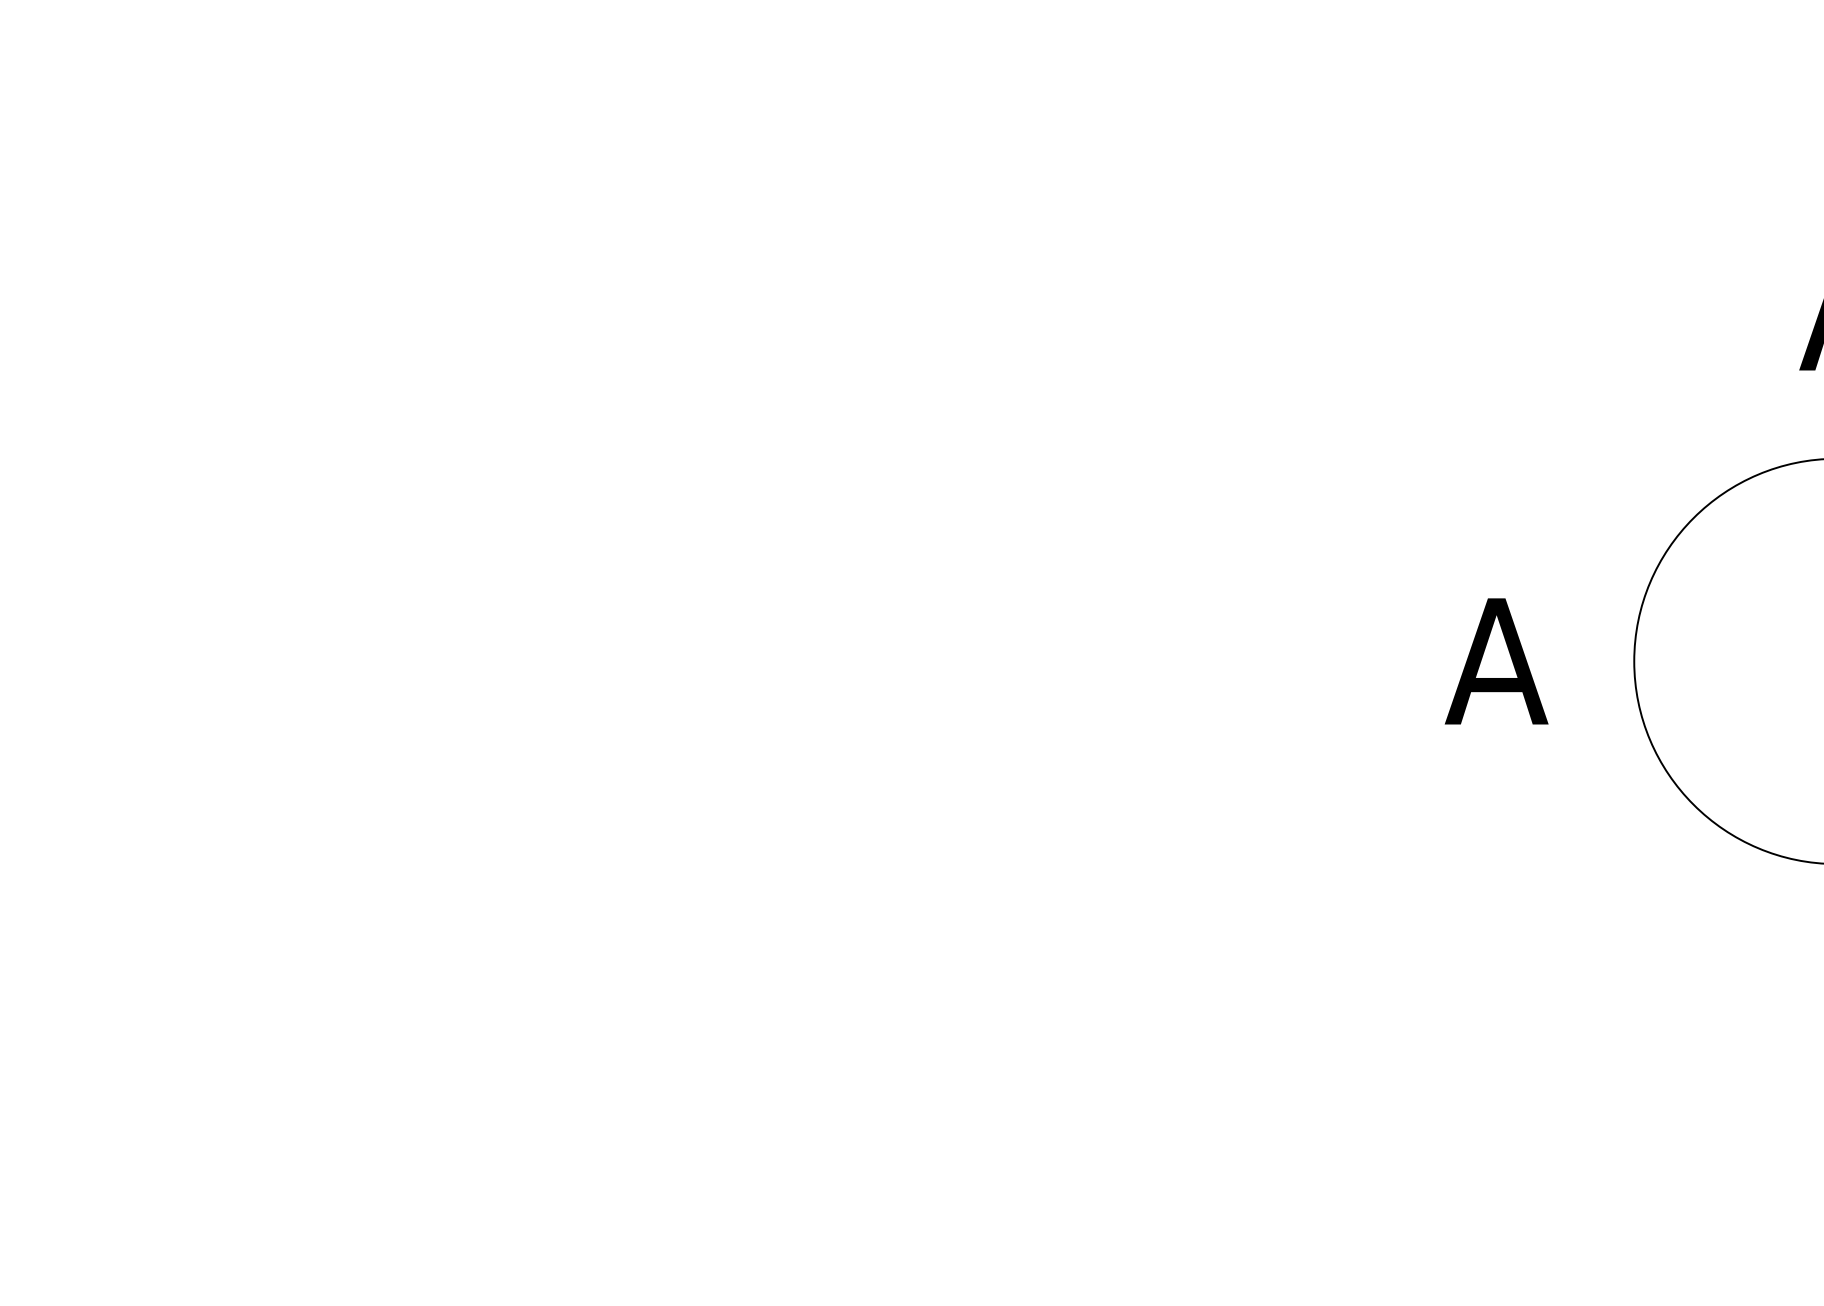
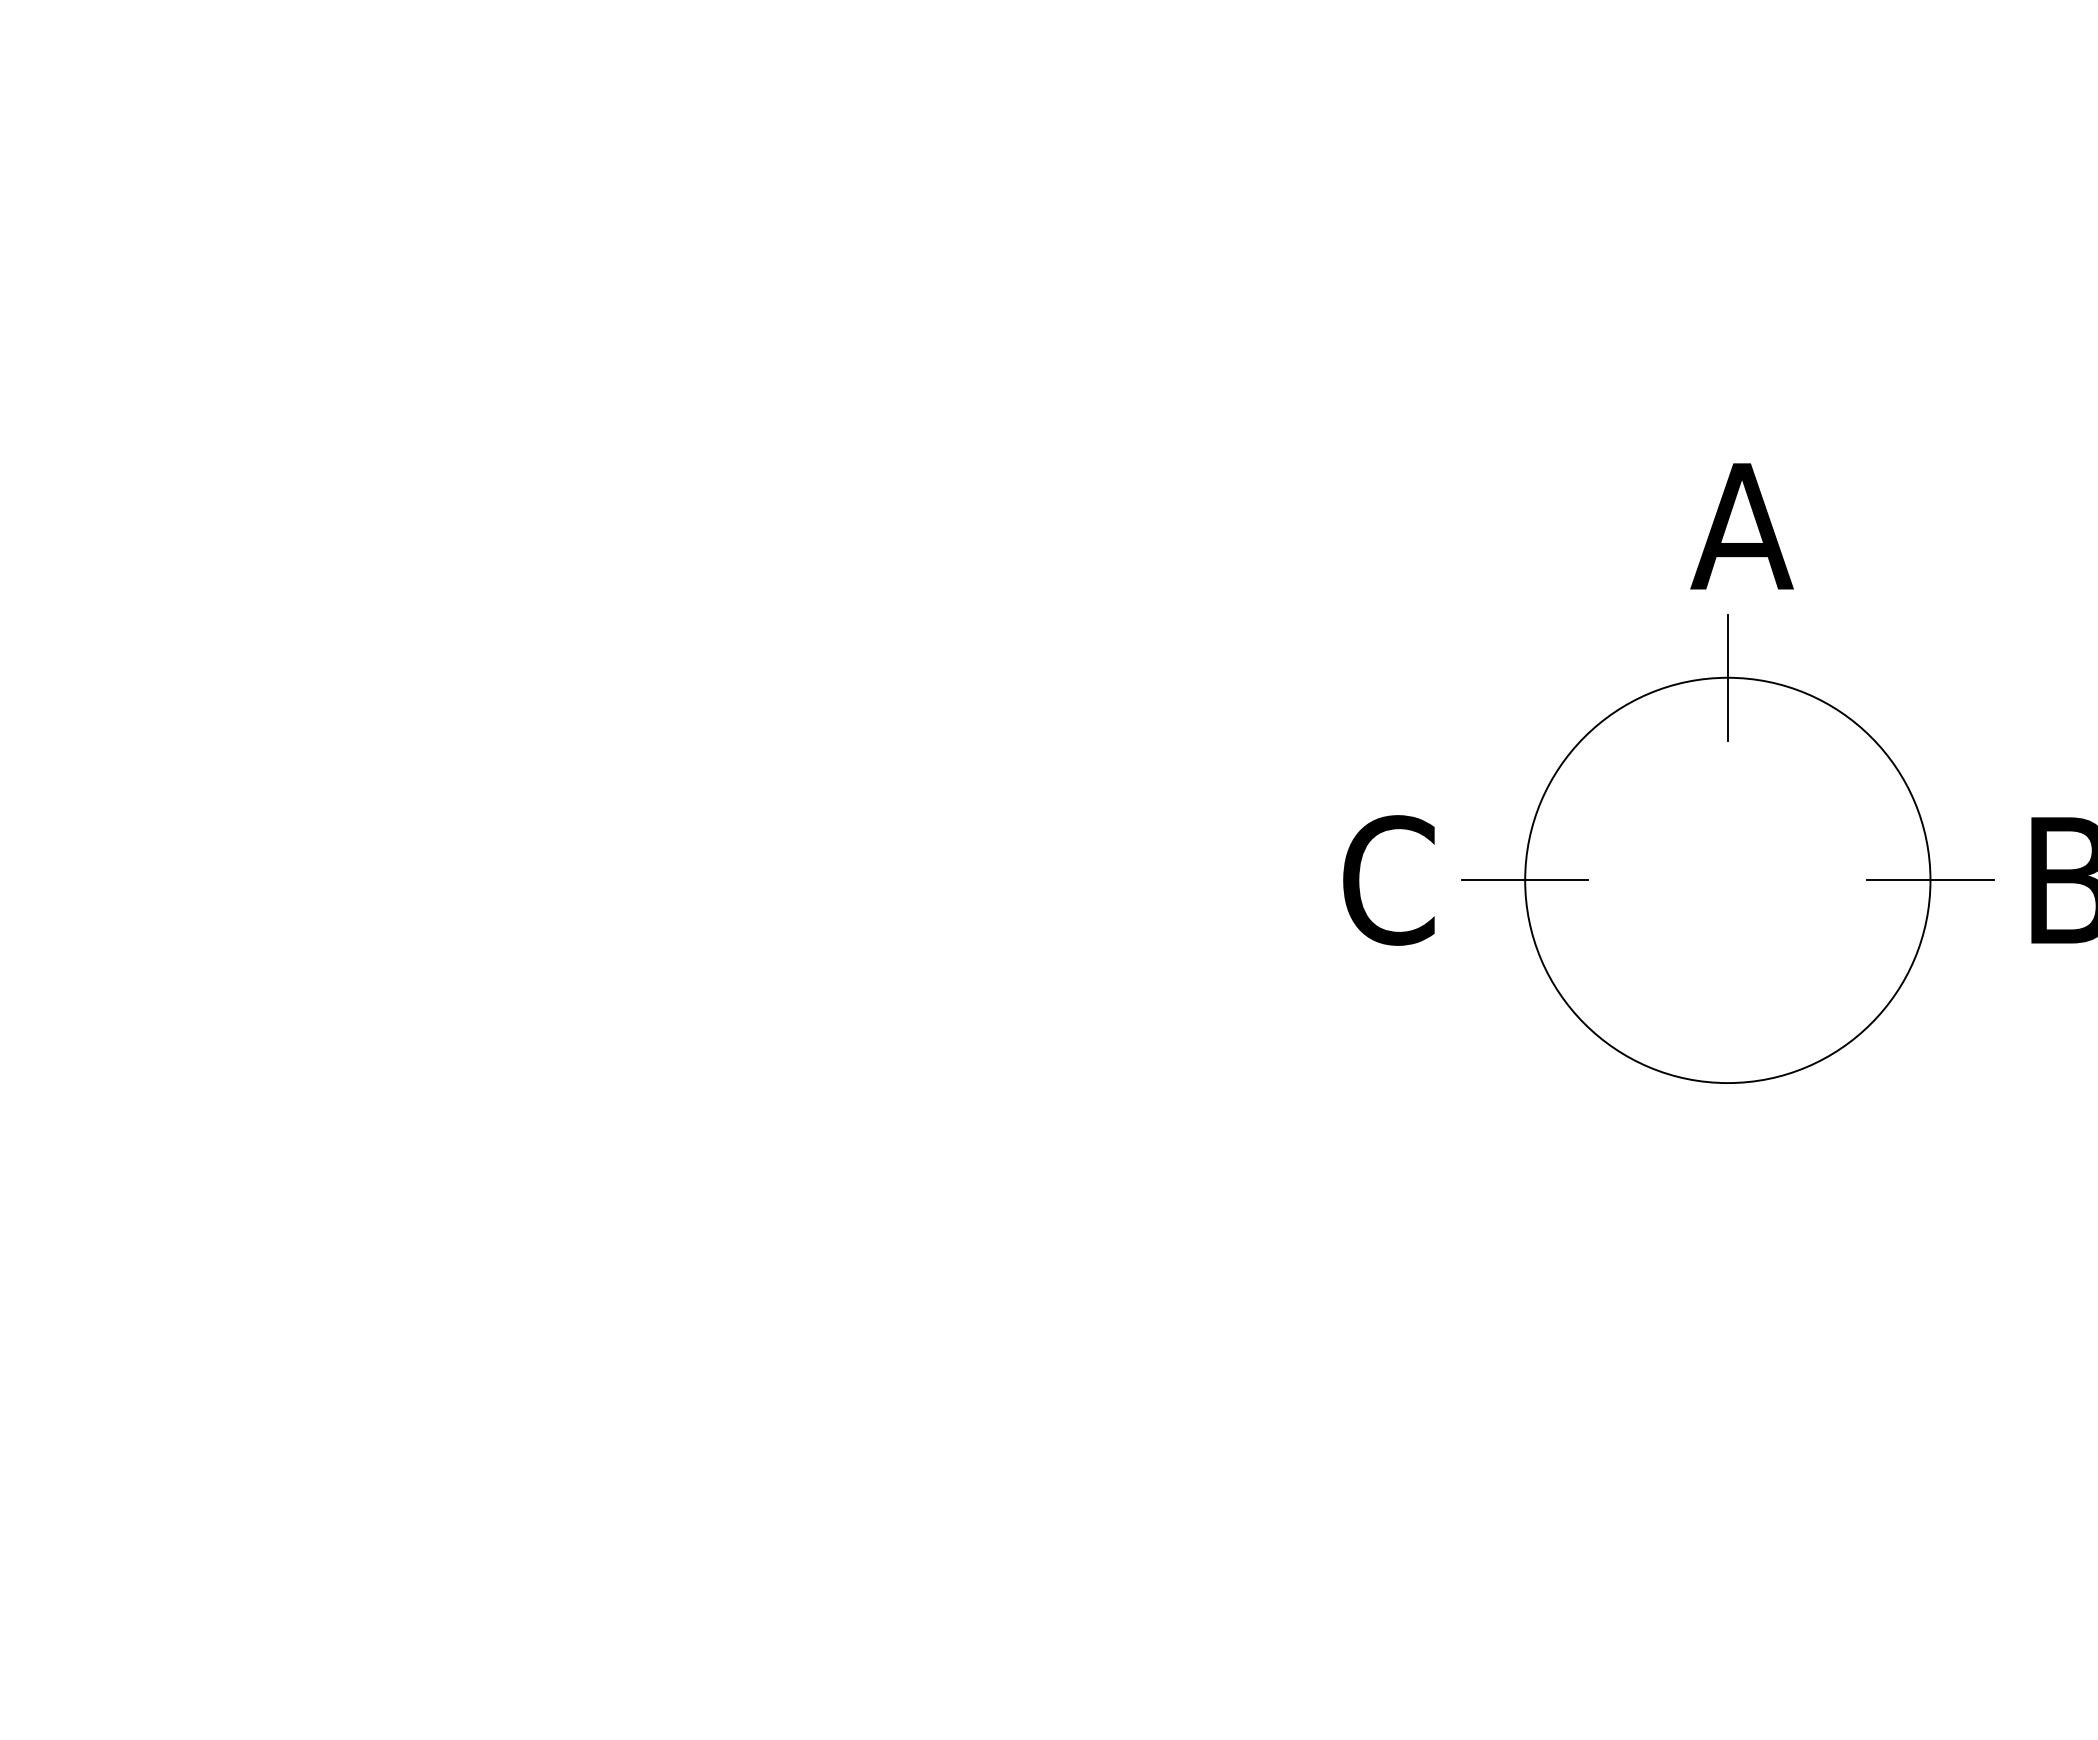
text: (1496, 661) -> (1387, 880), A -> C
line: (1634, 661) -> (1525, 880), added

